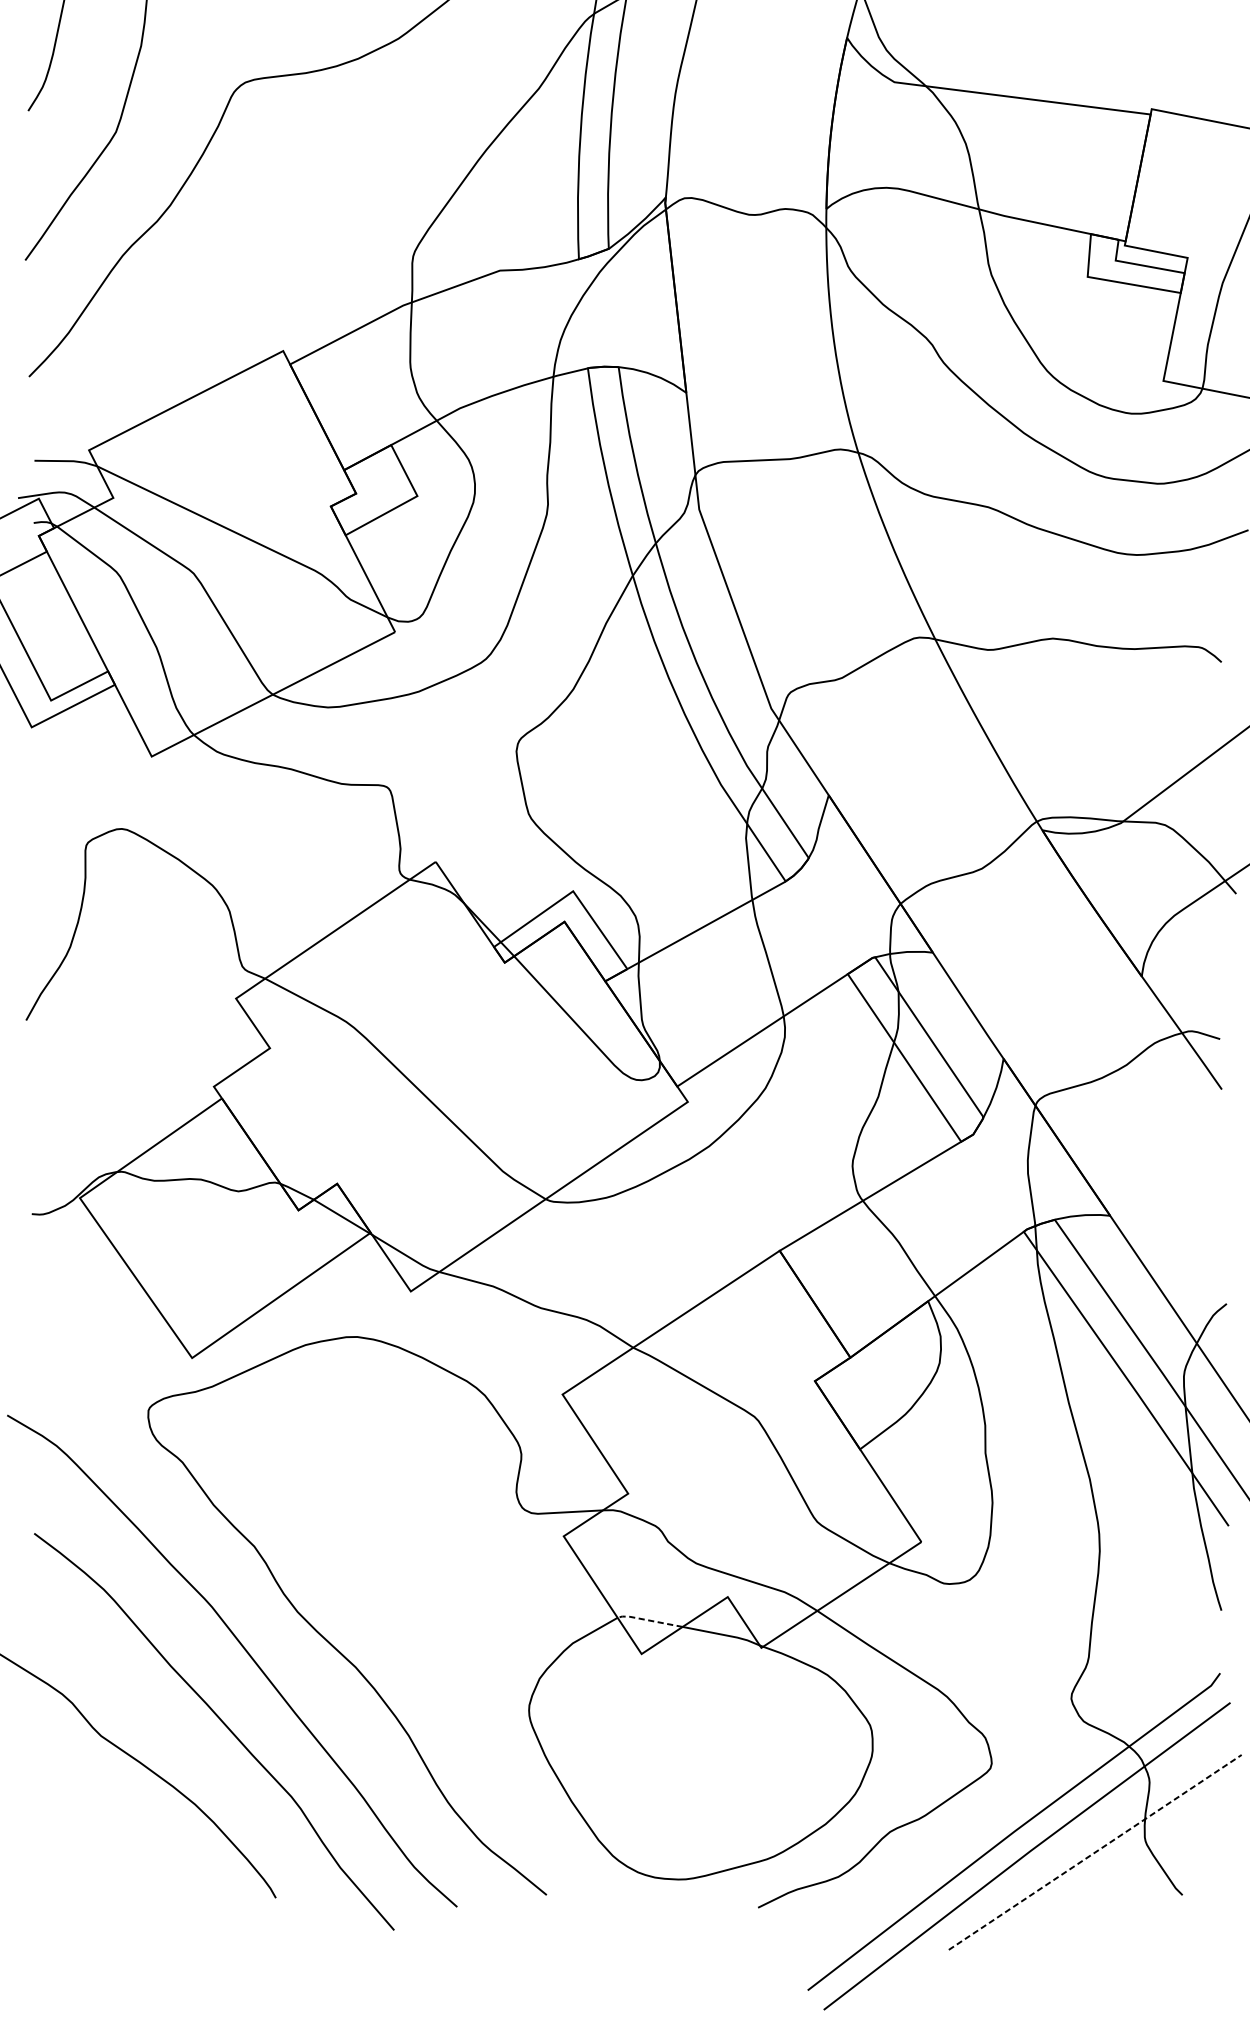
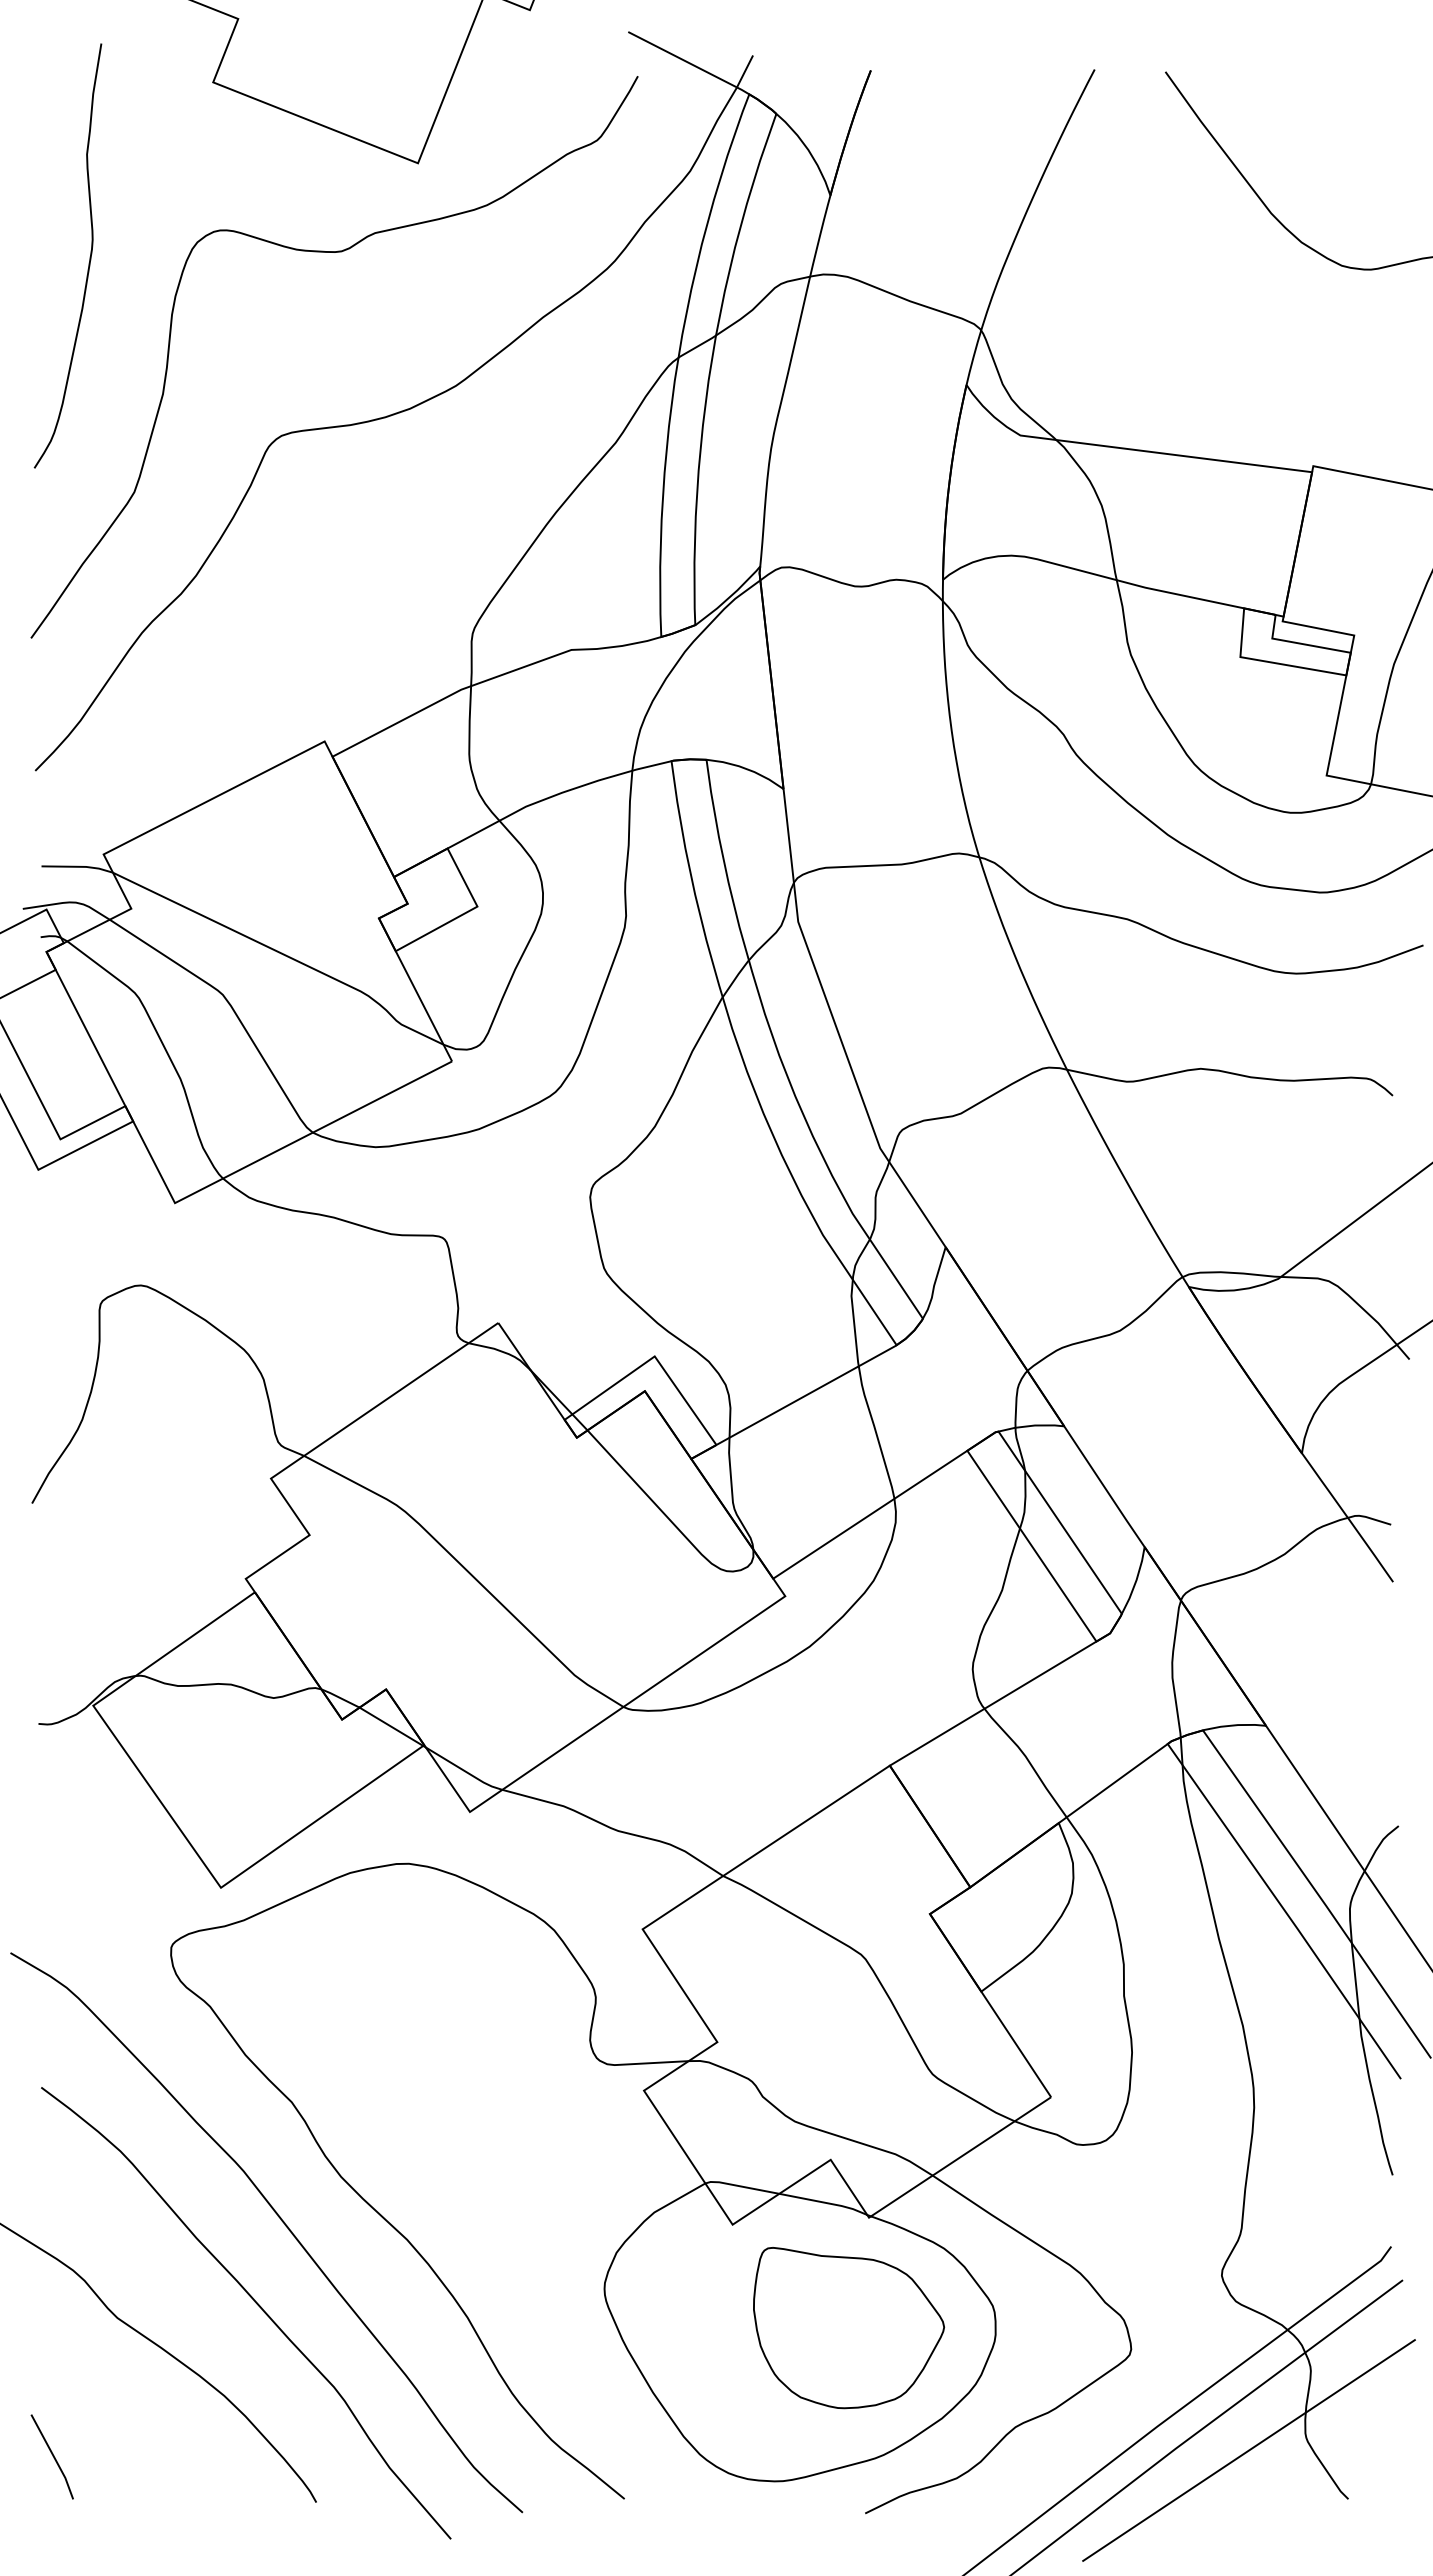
line: (648, 1620) -> (740, 2186), dashed -> solid
part: (744, 1745) -> (849, 2328), added
line: (1095, 1852) -> (1249, 2450), dashed -> solid
line: (44, 1857) -> (52, 2456), added

